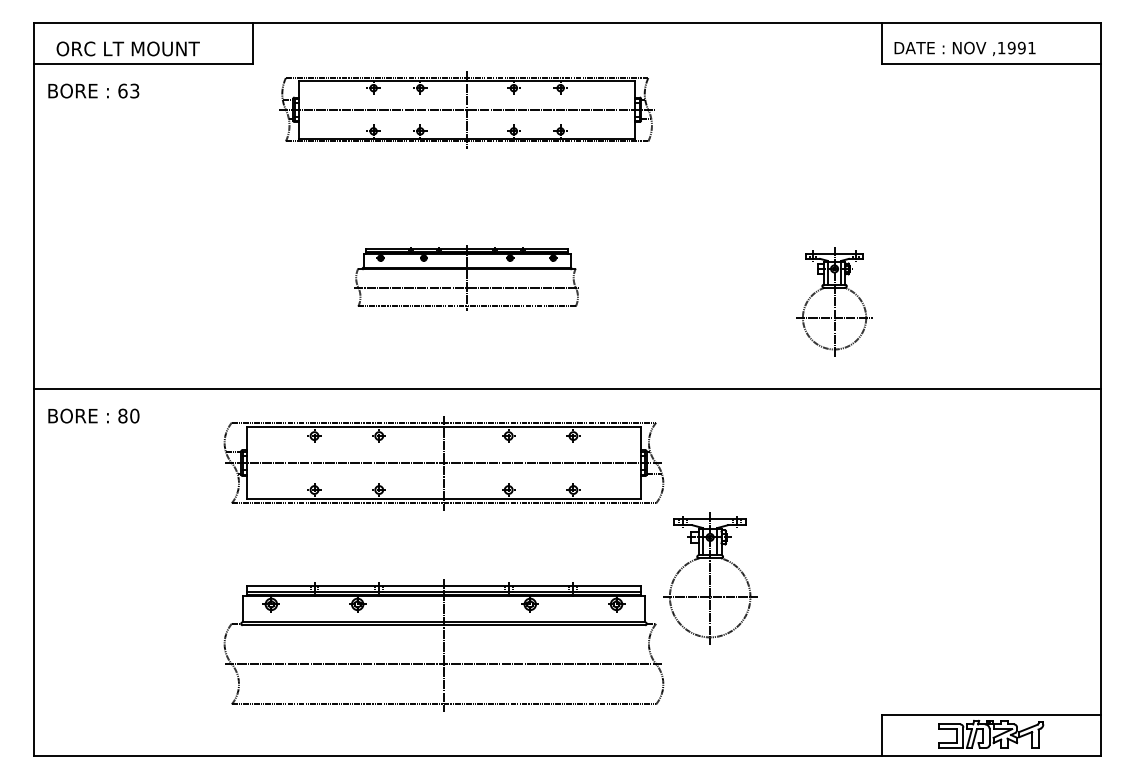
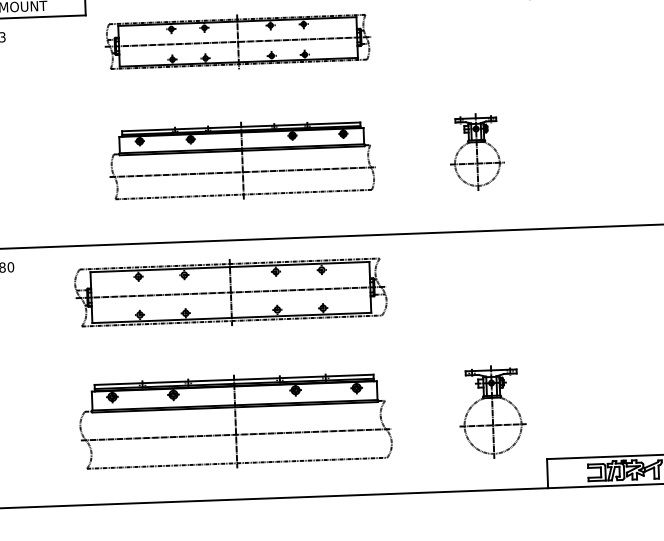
part: (466, 277) -> (242, 160), size x1.67
part: (834, 301) -> (476, 152), moved
part: (710, 578) -> (492, 412), moved

